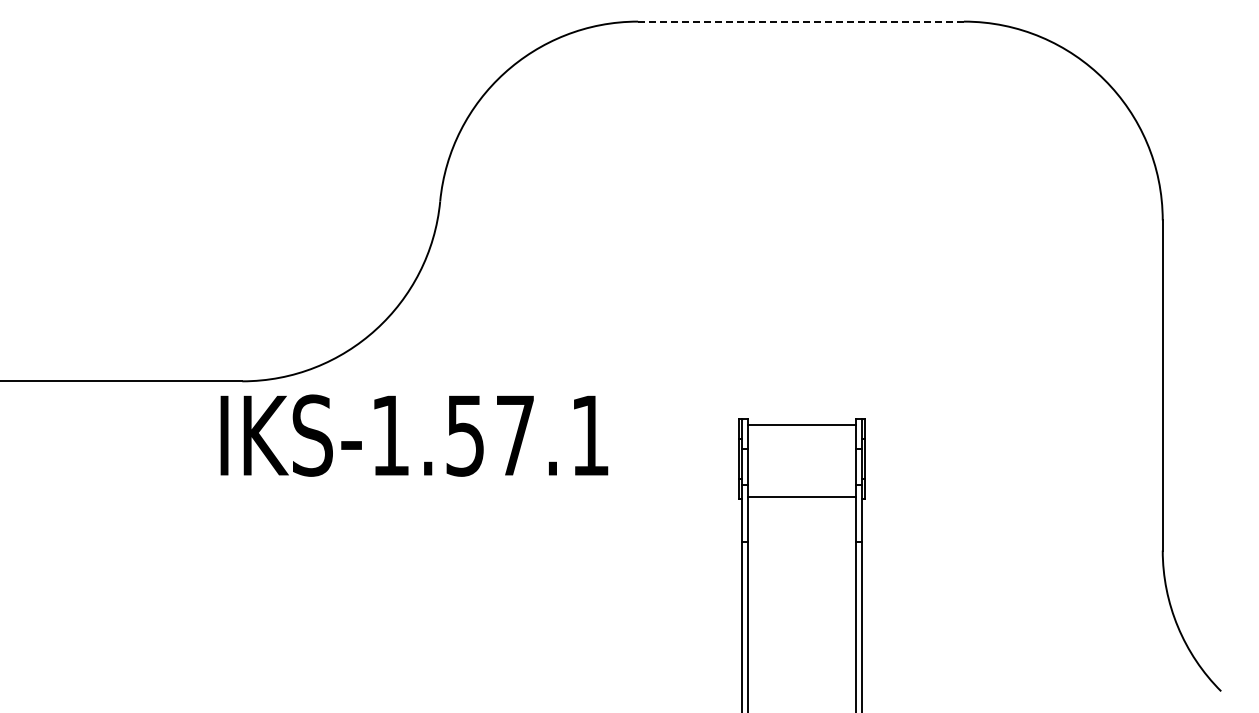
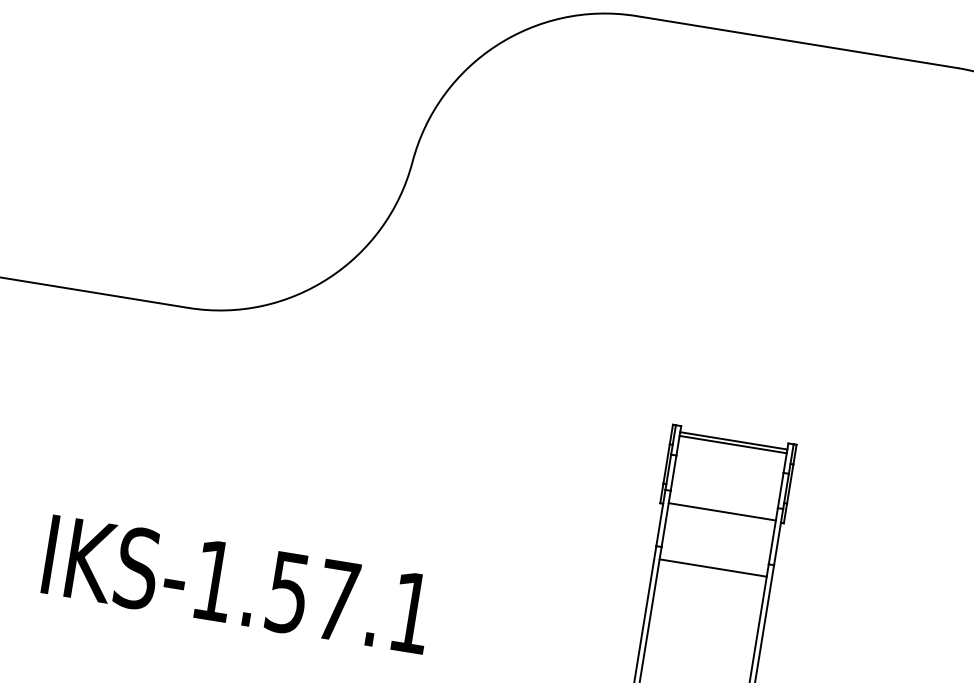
line: (801, 21) -> (797, 42), dashed -> solid
line: (801, 429) -> (732, 444), added
text: (414, 435) -> (238, 584), moved
line: (801, 554) -> (712, 568), added

